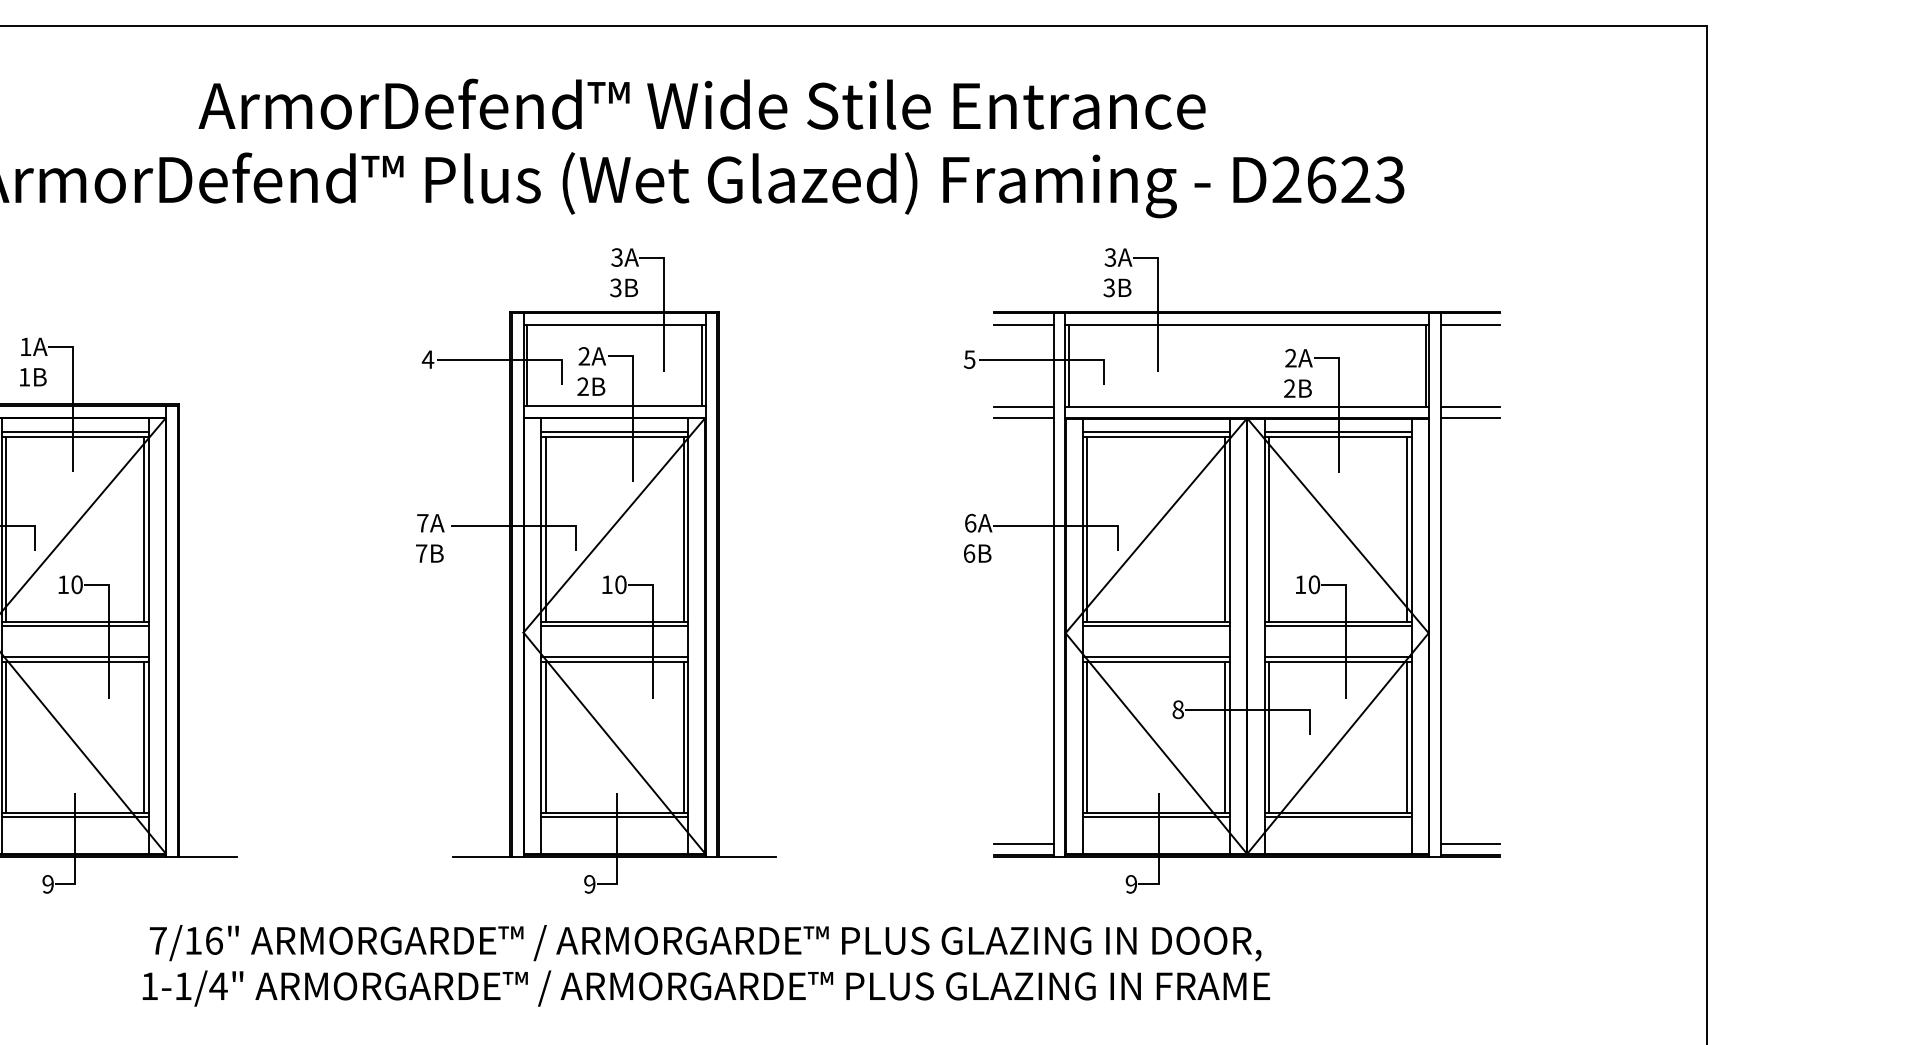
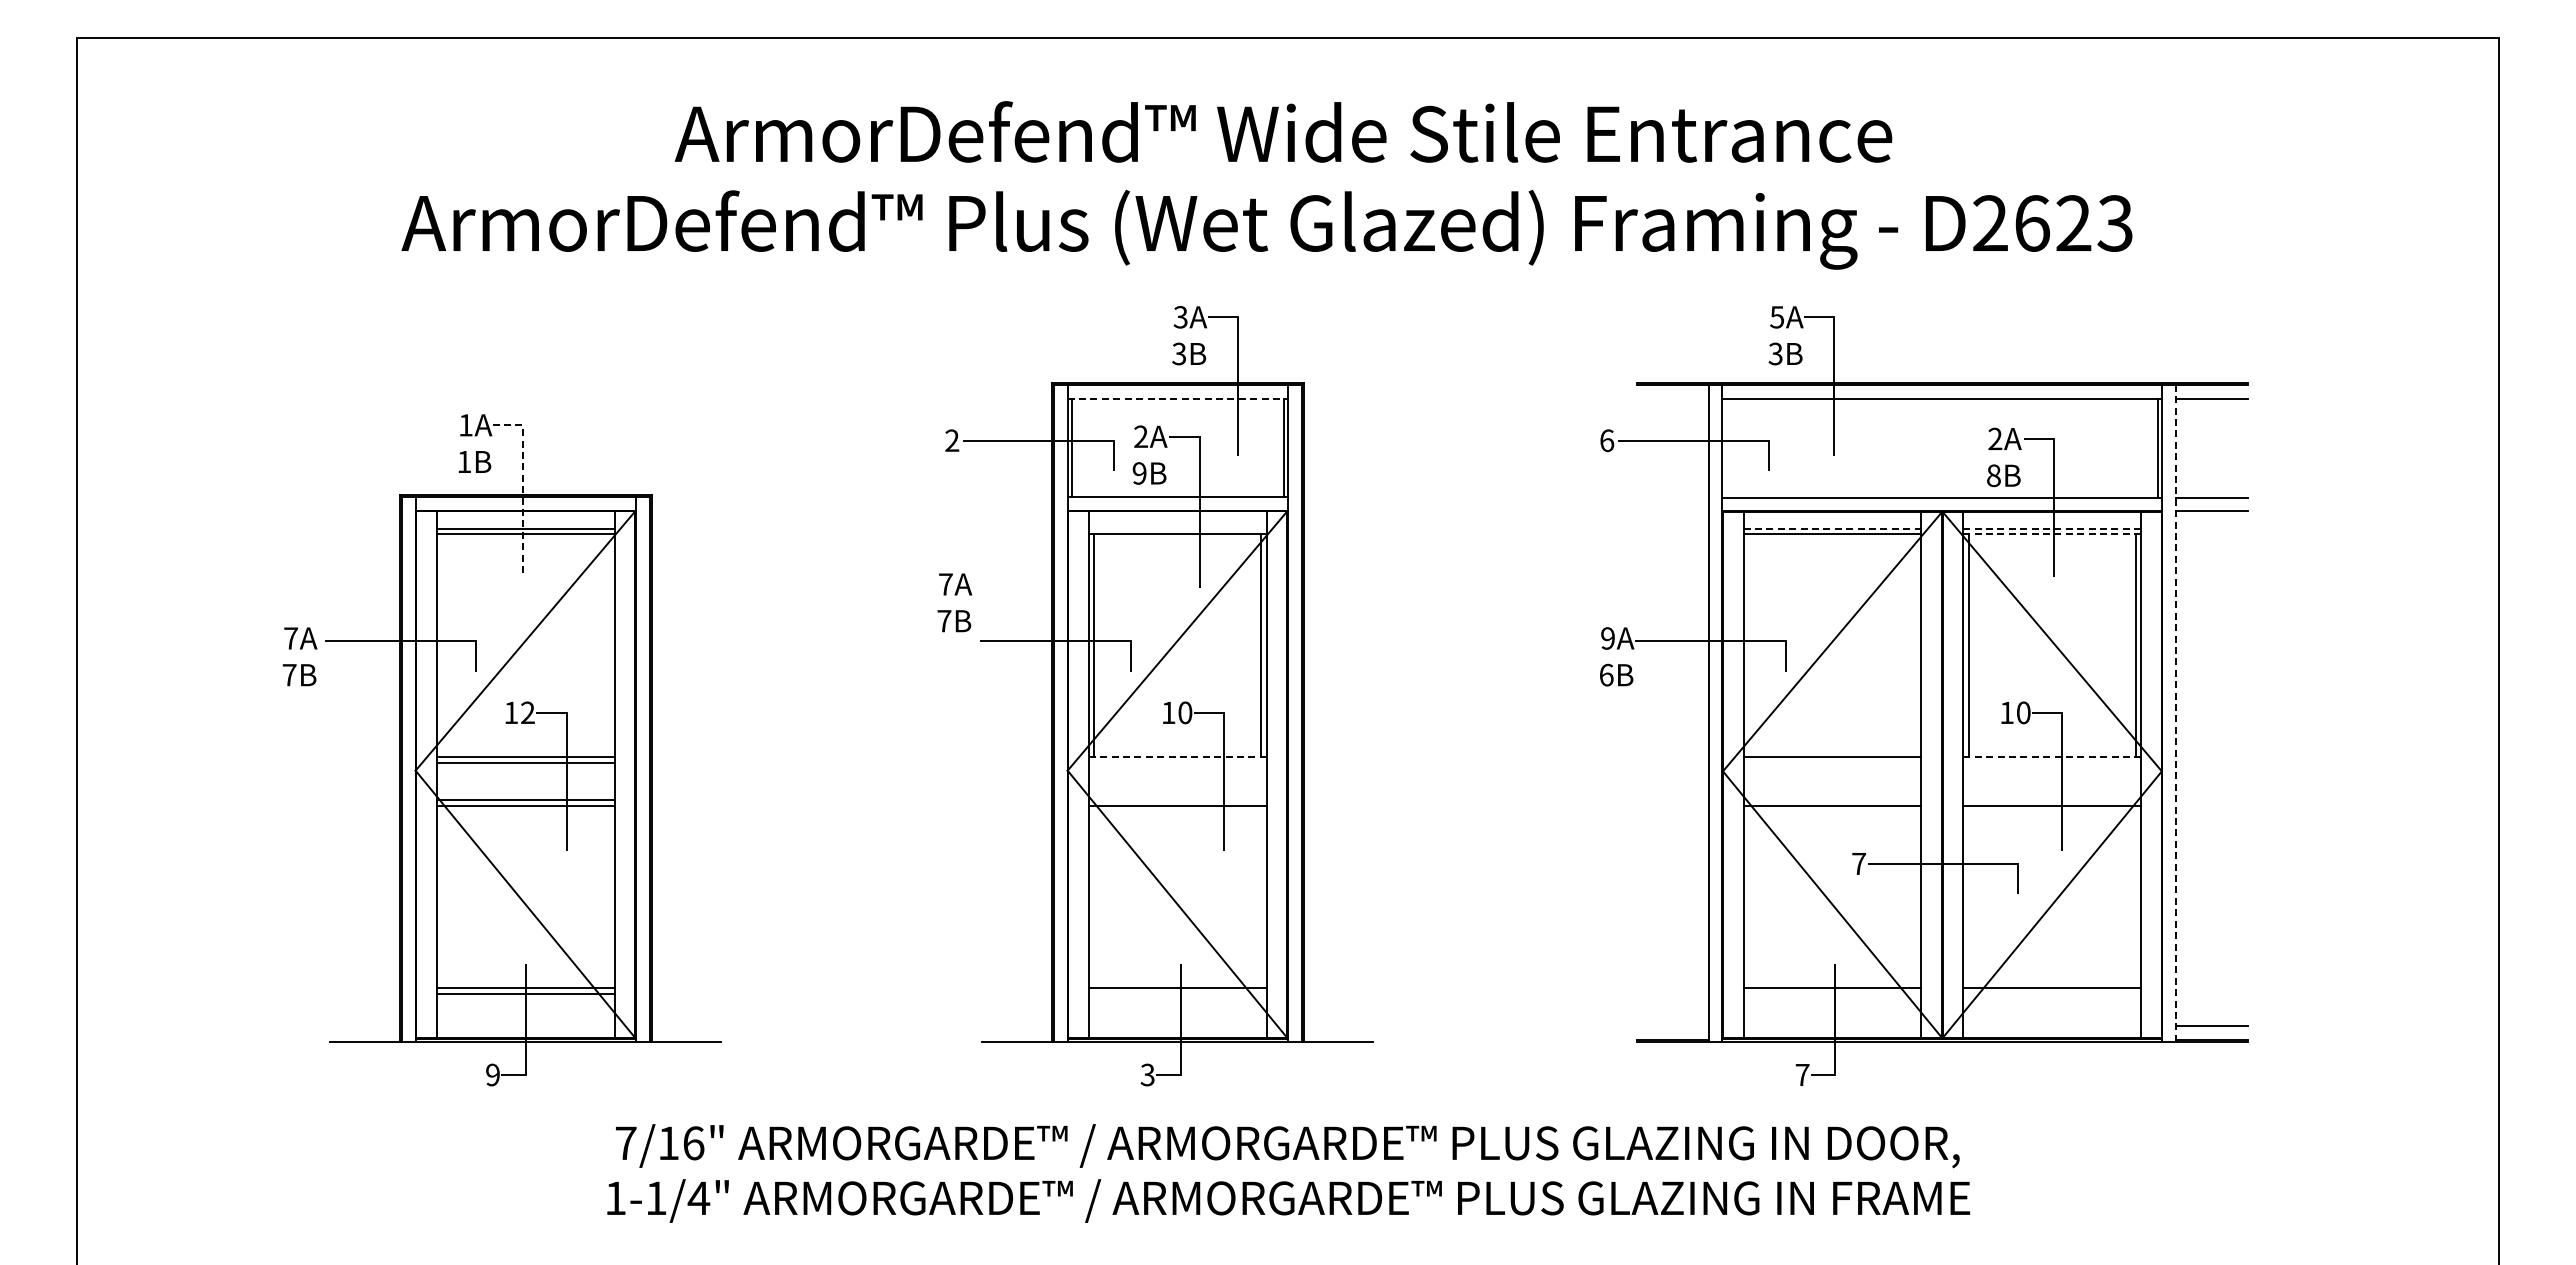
text: (1109, 257) -> (1776, 317), 3A -> 5A
line: (615, 324) -> (1178, 398), solid -> dashed
line: (1023, 324) -> (1672, 398), removed
text: (427, 359) -> (951, 440), 4 -> 2
text: (969, 359) -> (1606, 440), 5 -> 6
line: (1068, 365) -> (1726, 447), removed
text: (582, 386) -> (1139, 473), 2B -> 9B
text: (1289, 388) -> (1993, 475), 2B -> 8B
line: (72, 396) -> (522, 485), solid -> dashed
line: (1023, 406) -> (1672, 497), removed
line: (1023, 418) -> (1672, 511), removed
line: (614, 432) -> (1177, 528), removed
line: (1156, 432) -> (1832, 528), solid -> dashed
line: (1338, 432) -> (2052, 528), solid -> dashed
line: (1338, 437) -> (2052, 534), solid -> dashed
text: (970, 523) -> (1608, 638), 6A -> 9A
line: (6, 529) -> (442, 645), removed
line: (144, 529) -> (609, 645), removed
line: (1087, 529) -> (1749, 645), removed
line: (1224, 529) -> (1915, 645), removed
text: (429, 538) -> (954, 602), moved
text: (76, 584) -> (527, 712), 10 -> 12
line: (1440, 584) -> (2176, 712), solid -> dashed
line: (614, 621) -> (1177, 757), solid -> dashed
line: (1338, 621) -> (2052, 757), solid -> dashed
line: (614, 625) -> (1177, 762), removed
line: (1156, 625) -> (1832, 762), removed
line: (1338, 625) -> (2052, 762), removed
line: (614, 657) -> (1177, 800), removed
line: (1156, 657) -> (1832, 800), removed
line: (1338, 657) -> (2052, 800), removed
text: (1178, 709) -> (1859, 863), 8 -> 7
line: (6, 736) -> (442, 896), removed
line: (144, 736) -> (609, 896), removed
line: (545, 736) -> (1094, 896), removed
line: (683, 736) -> (1261, 896), removed
line: (1087, 736) -> (1749, 896), removed
line: (1224, 736) -> (1915, 896), removed
line: (1268, 736) -> (1968, 896), removed
line: (1406, 736) -> (2135, 896), removed
line: (614, 816) -> (1177, 993), removed
line: (1156, 816) -> (1832, 993), removed
line: (1338, 816) -> (2052, 993), removed
line: (1023, 843) -> (1672, 1025), removed
text: (1131, 883) -> (1802, 1074), 9 -> 7
text: (589, 884) -> (1147, 1075), 9 -> 3

